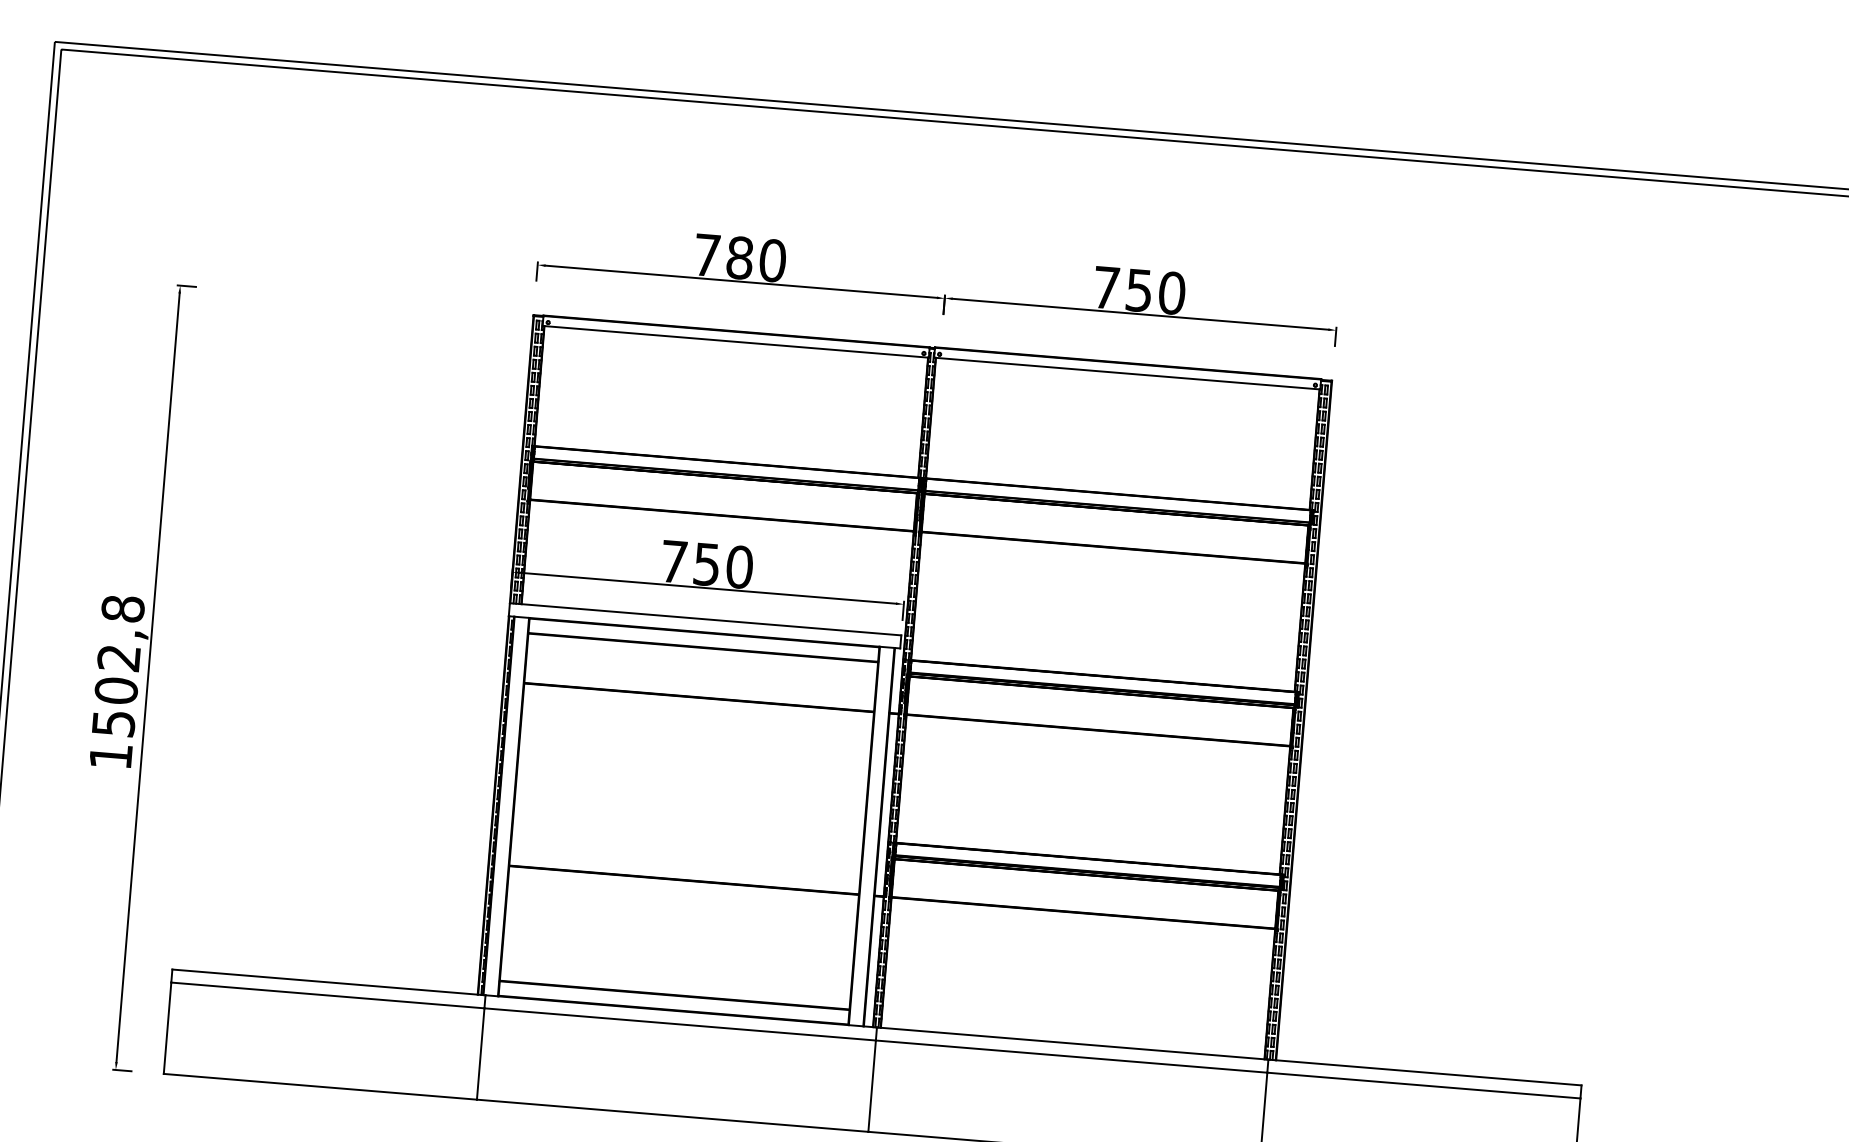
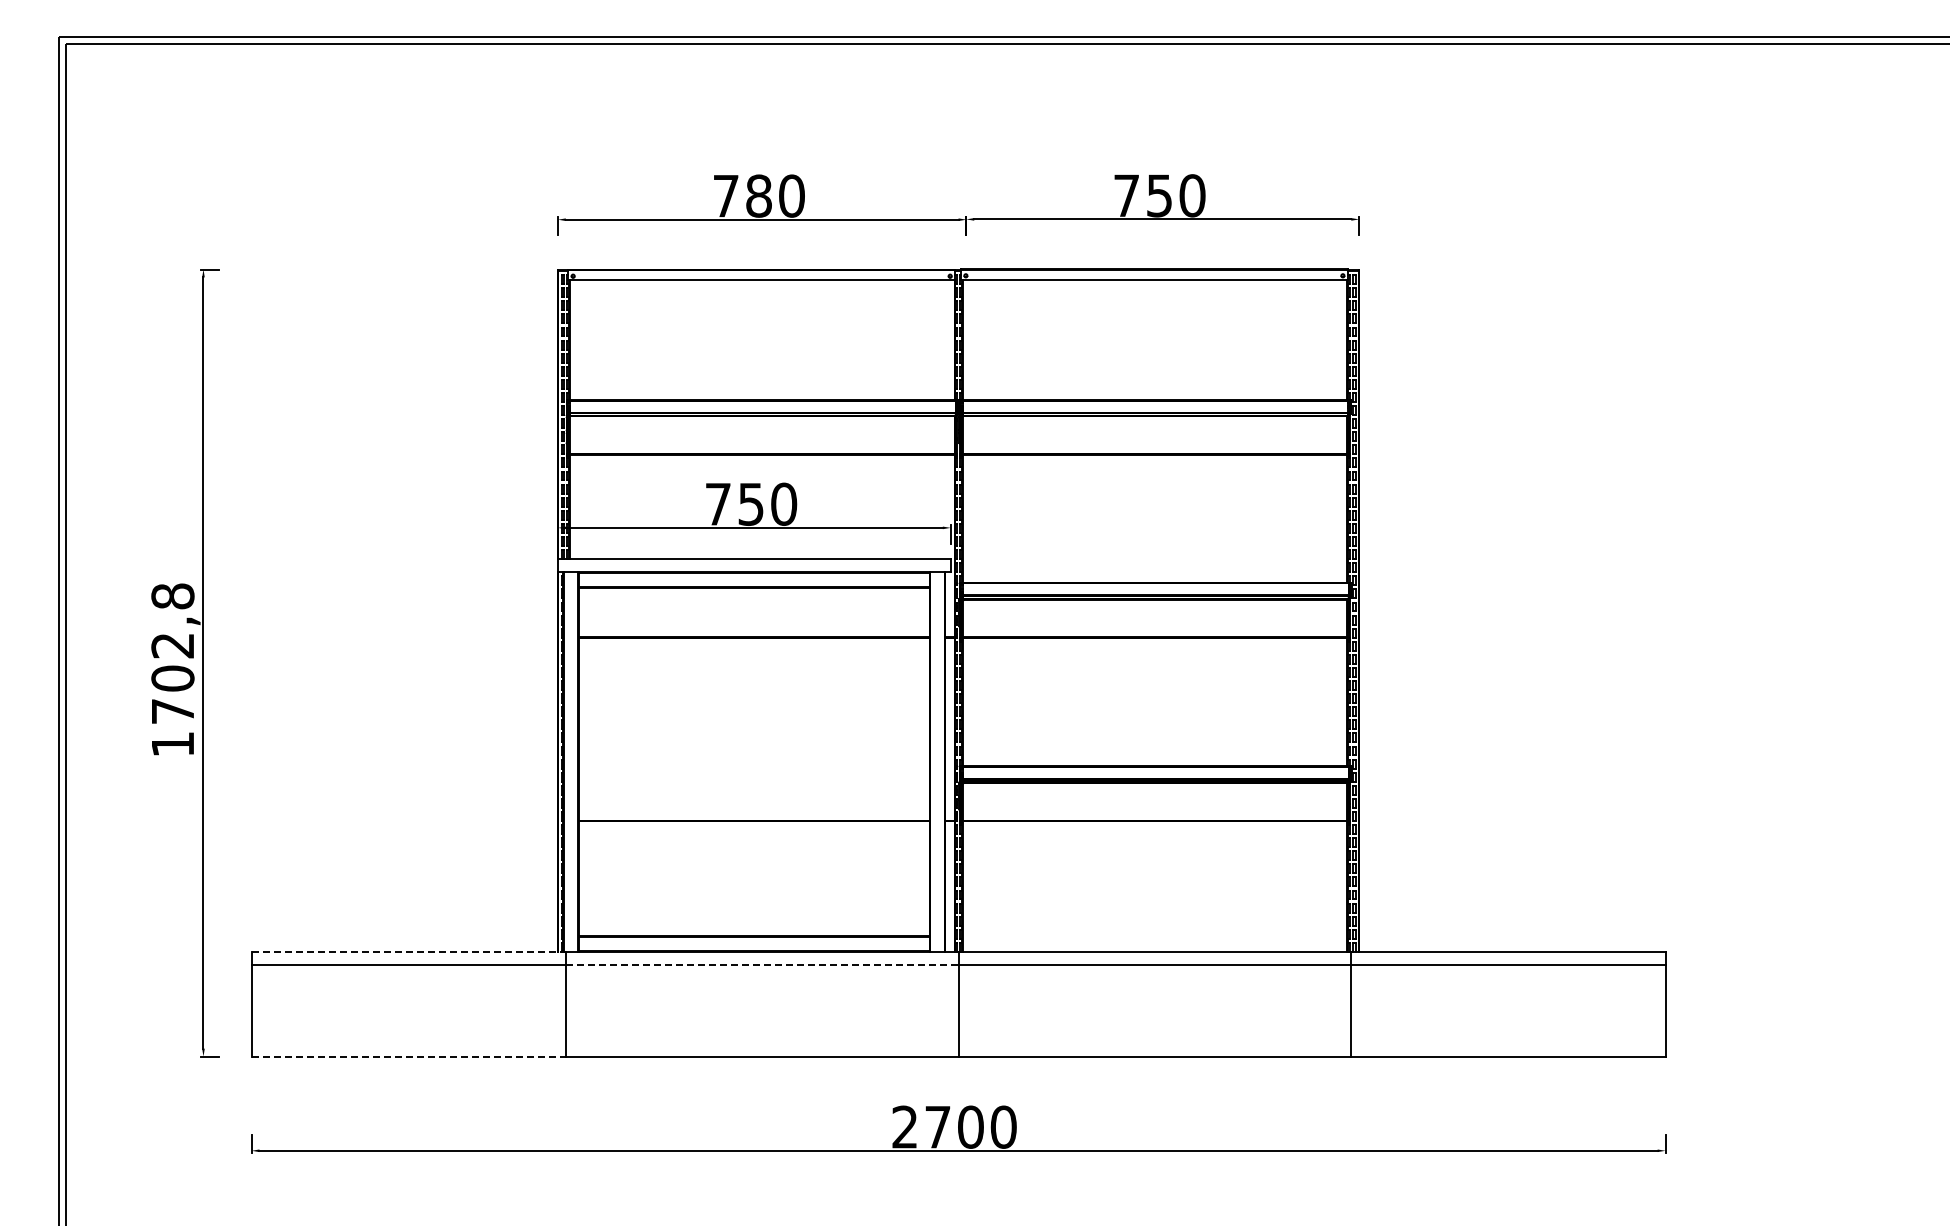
text: (114, 723) -> (173, 711), 1502,8 -> 1702,8
line: (329, 982) -> (409, 951), solid -> dashed
line: (680, 1024) -> (762, 964), solid -> dashed
line: (321, 1086) -> (409, 1056), solid -> dashed

